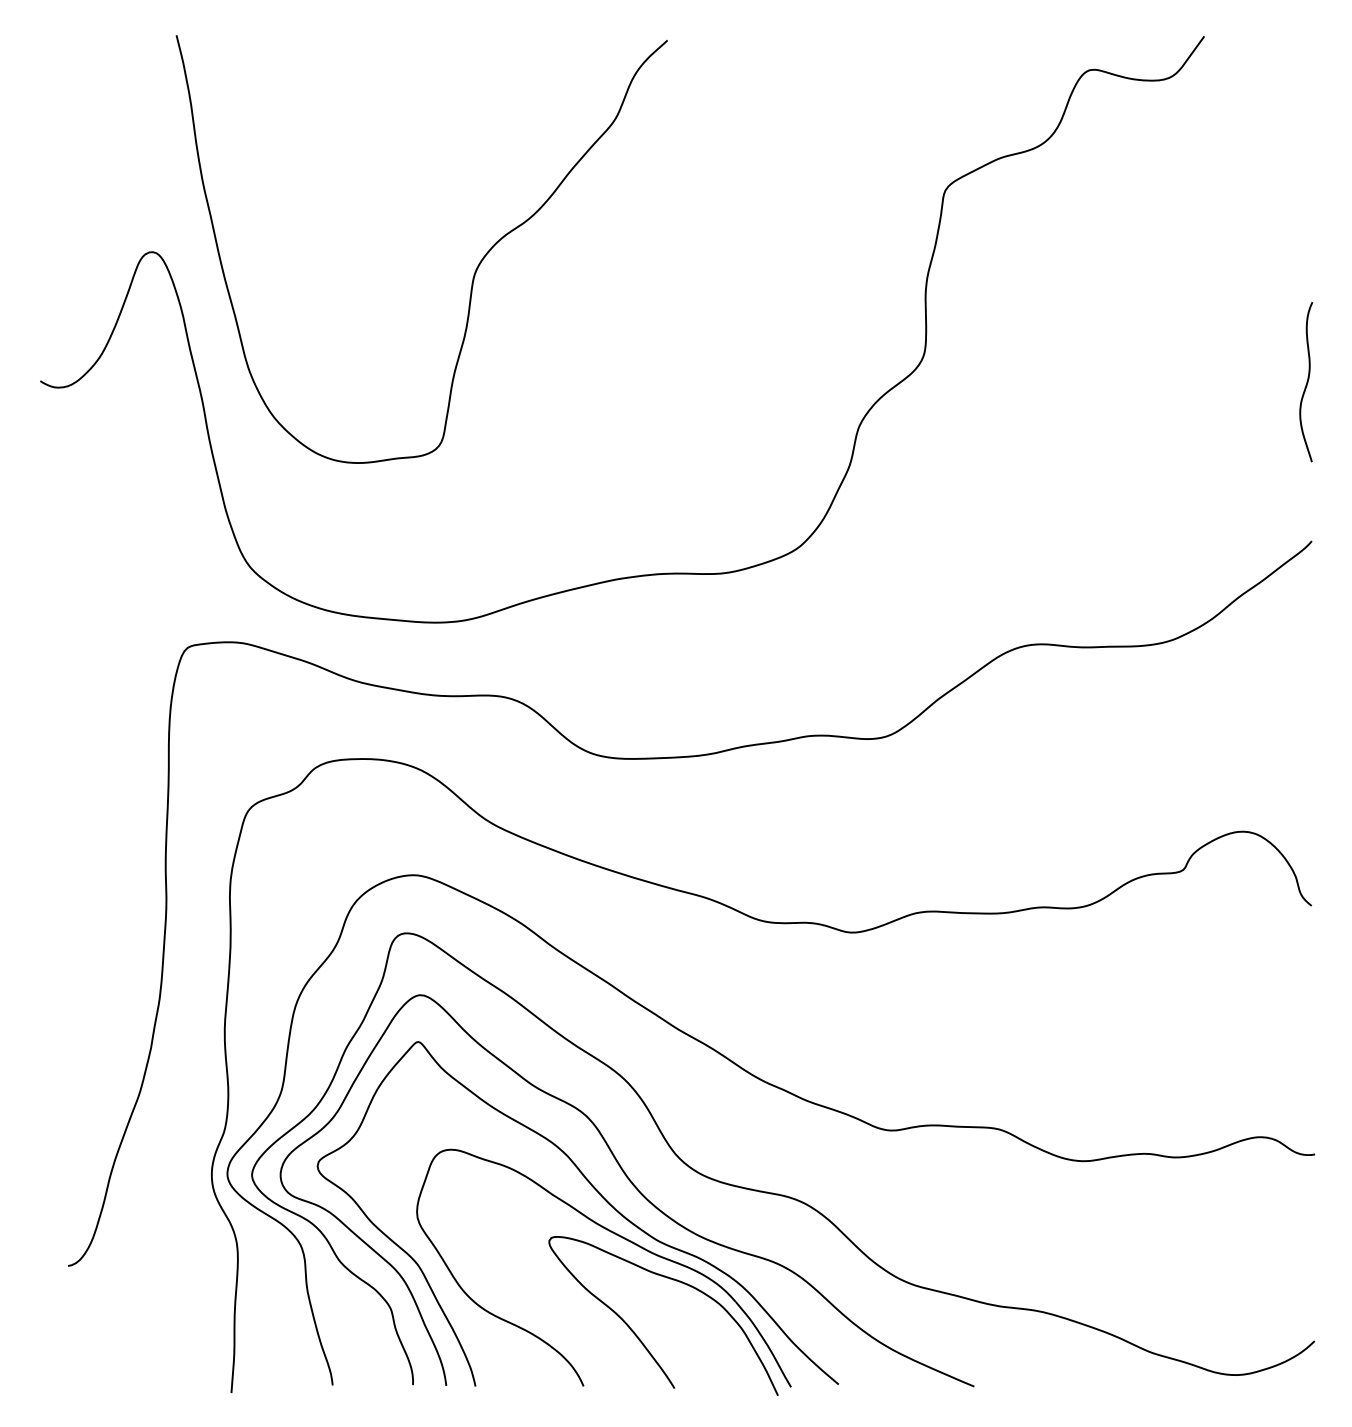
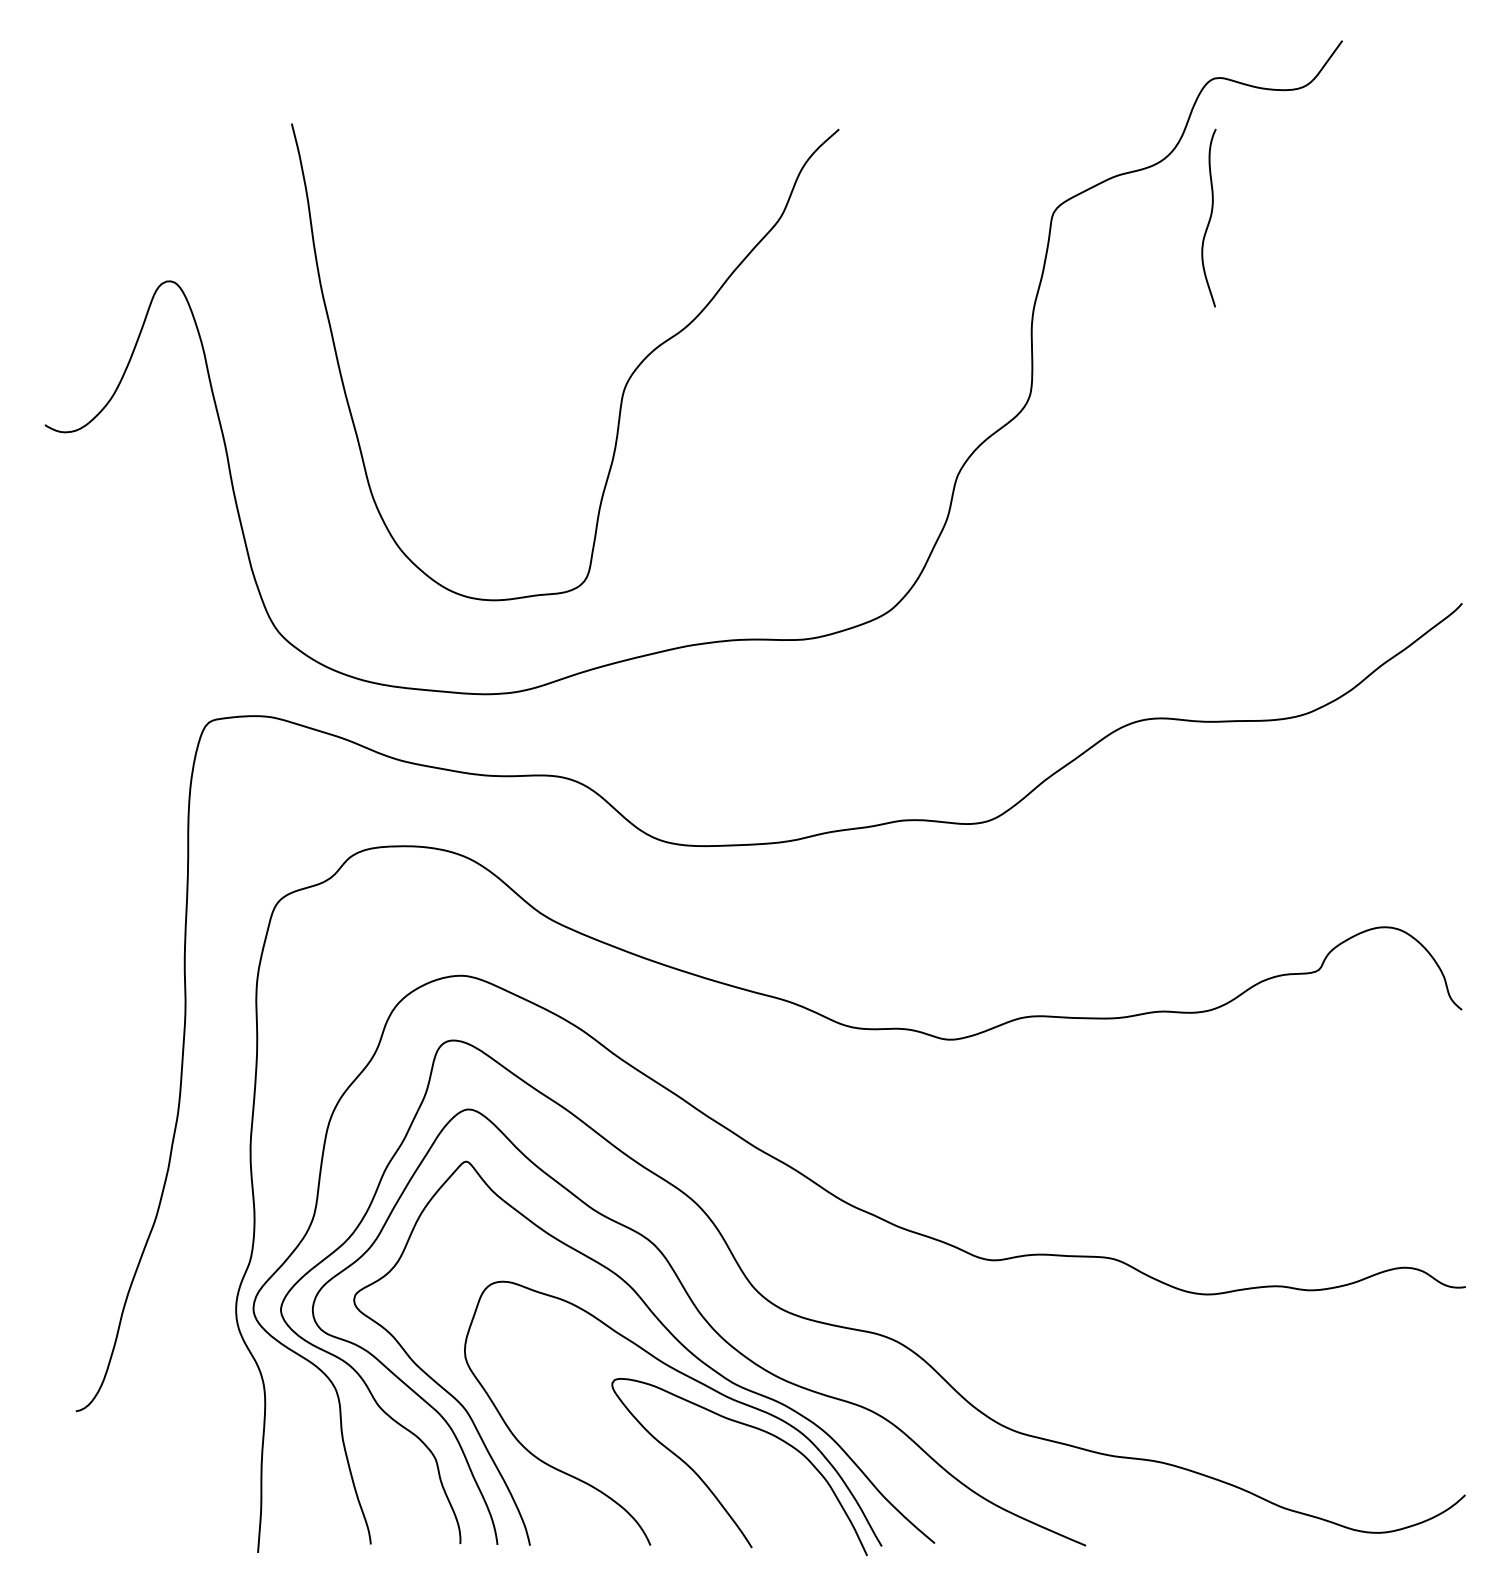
curve: (474, 272) -> (623, 388), moved
curve: (1306, 381) -> (1209, 217), moved

